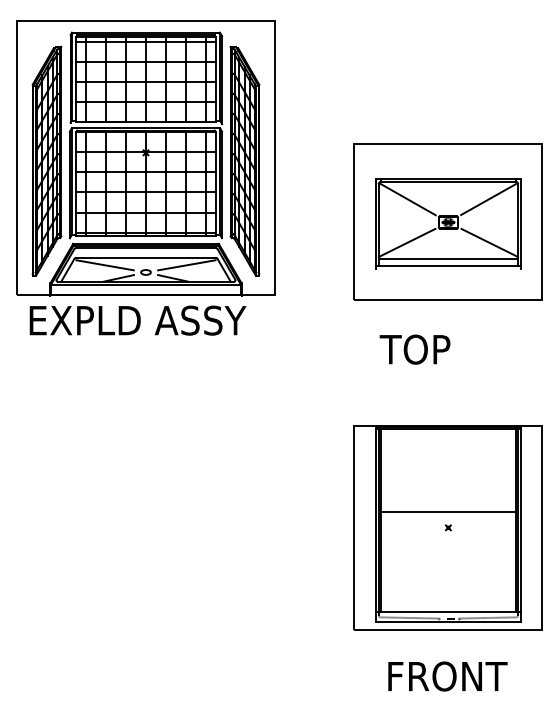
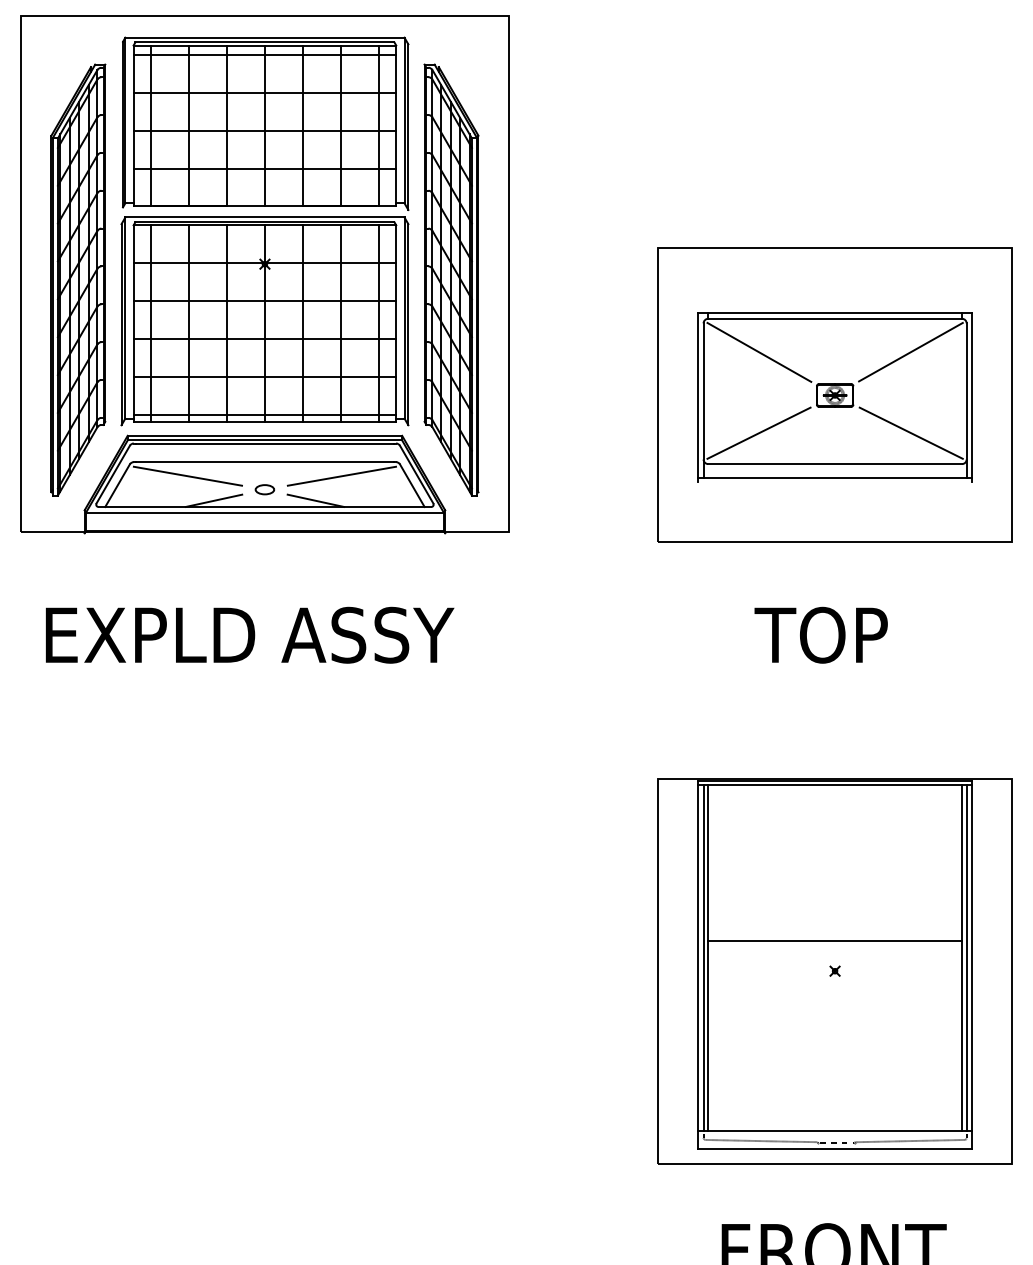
text: (137, 320) -> (248, 634), moved
text: (414, 349) -> (820, 634), moved

